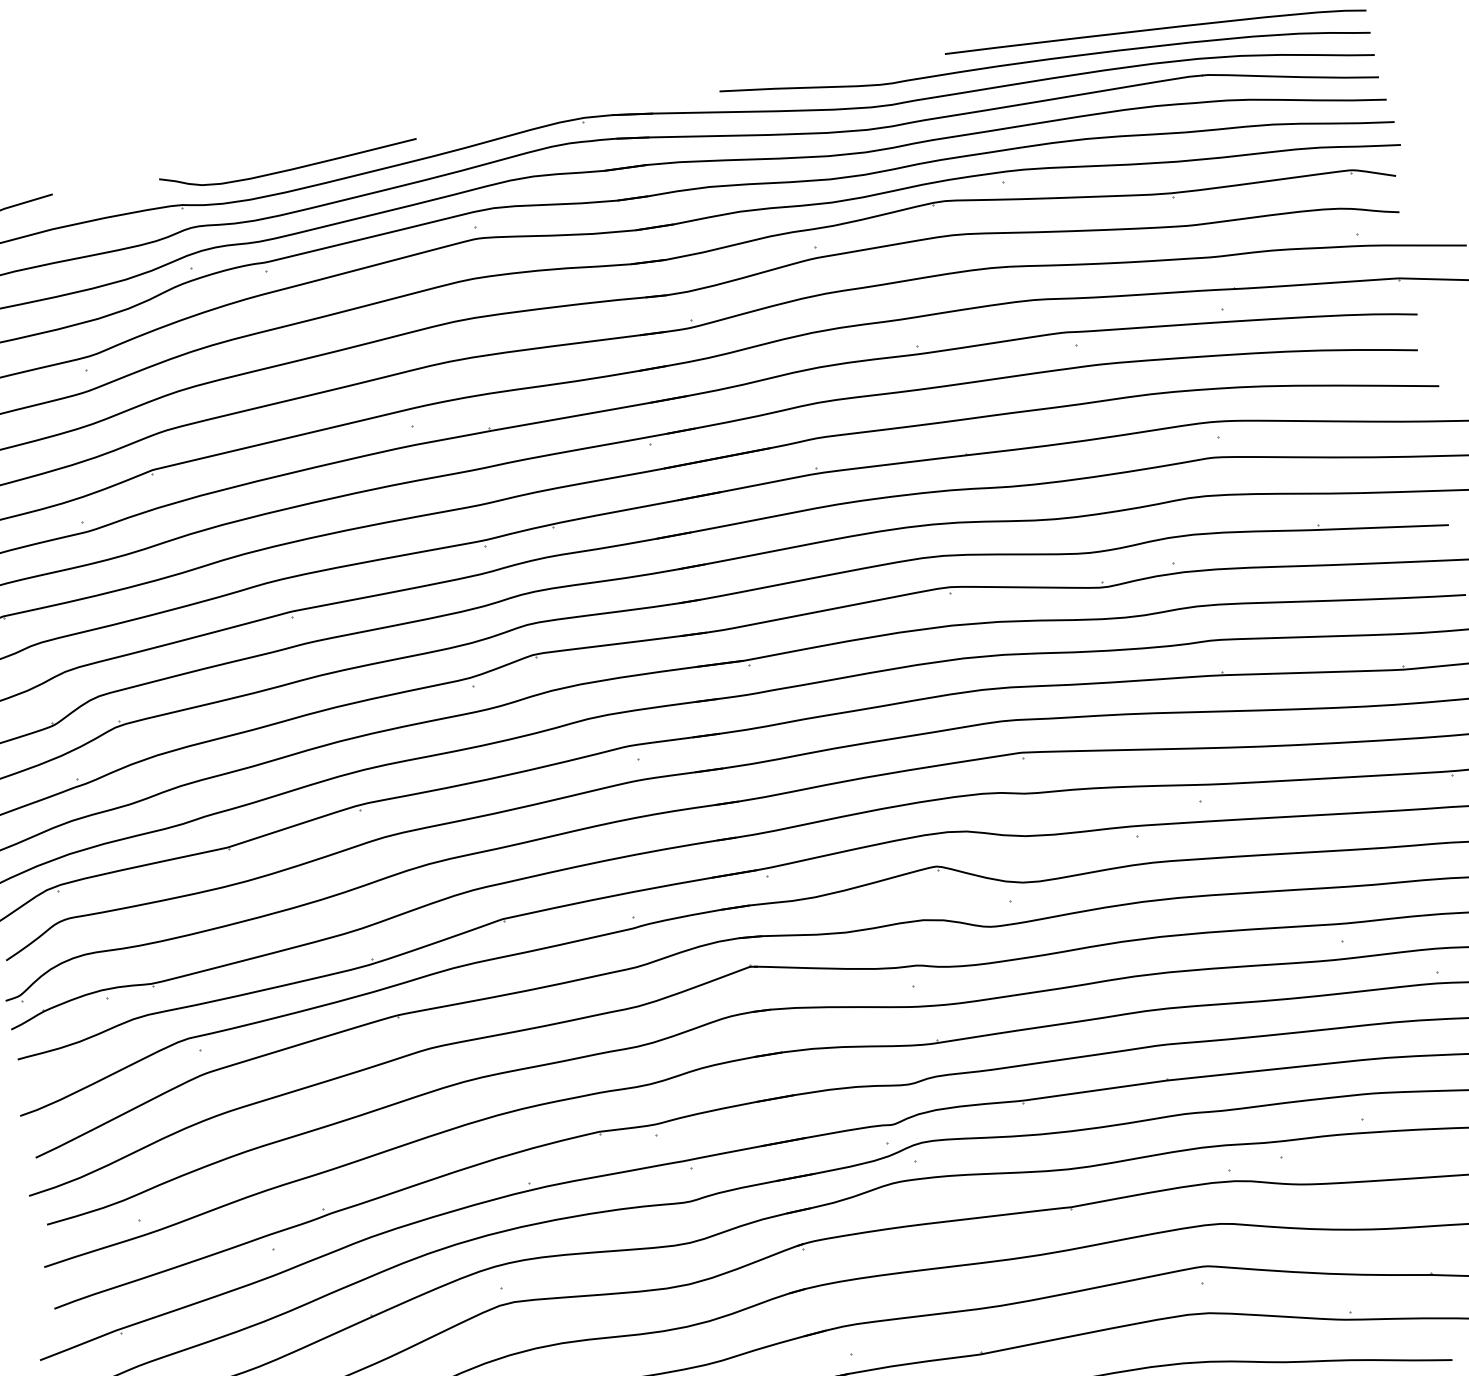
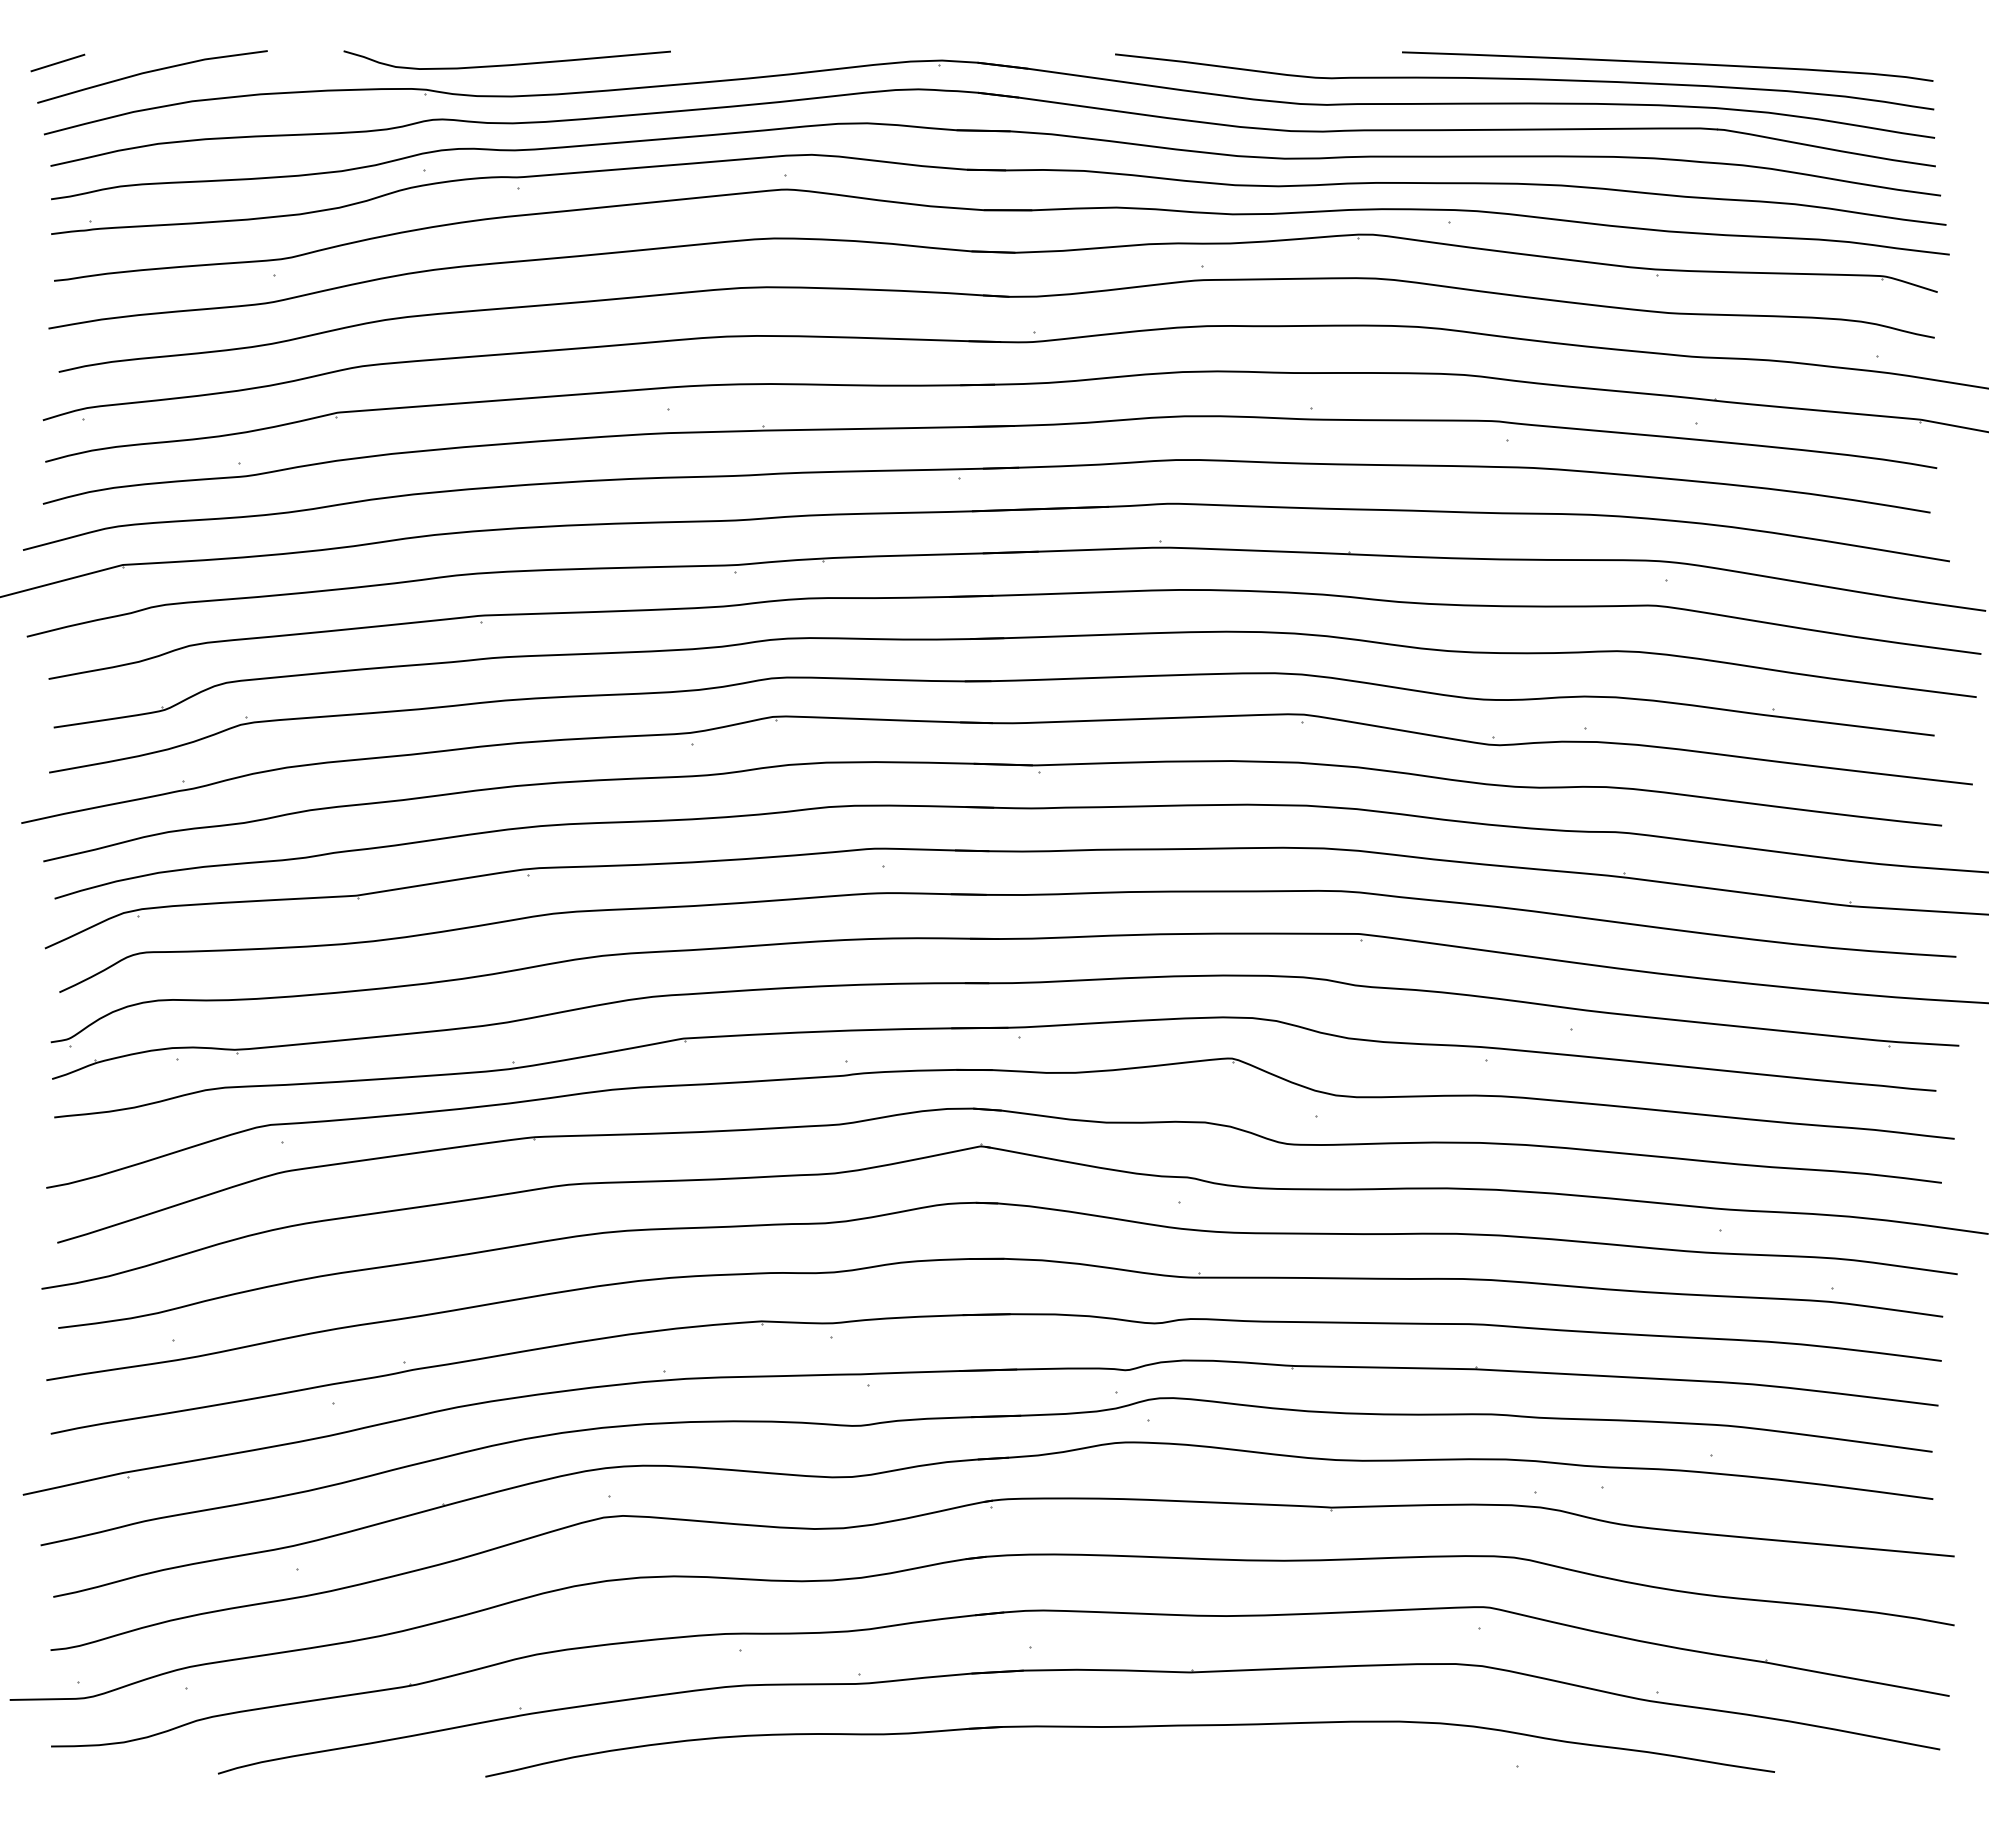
curve: (288, 169) -> (506, 64), moved

